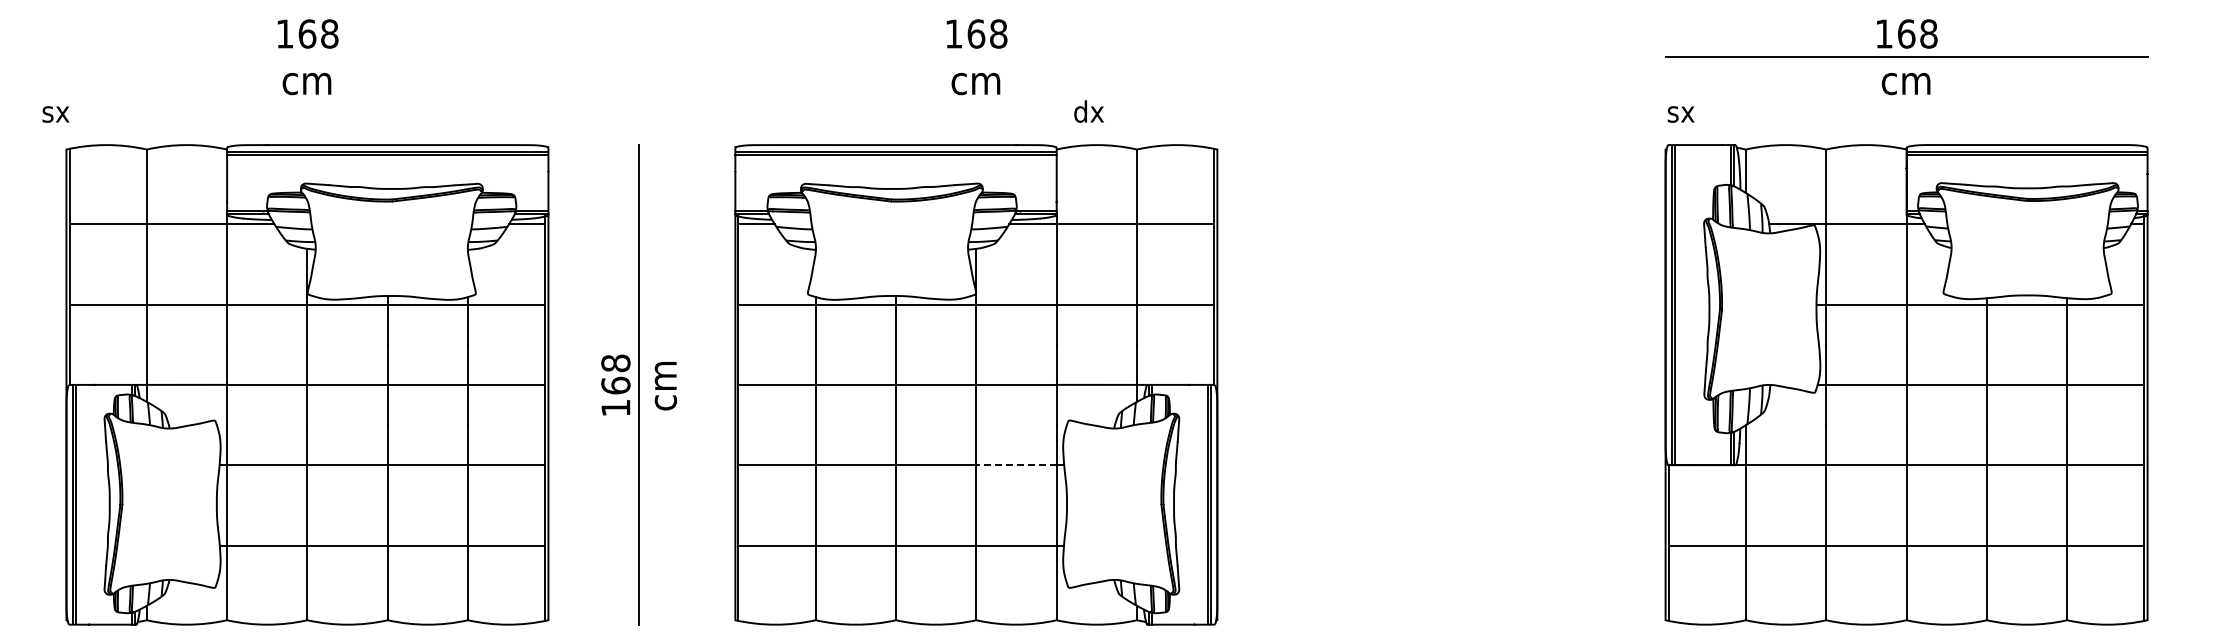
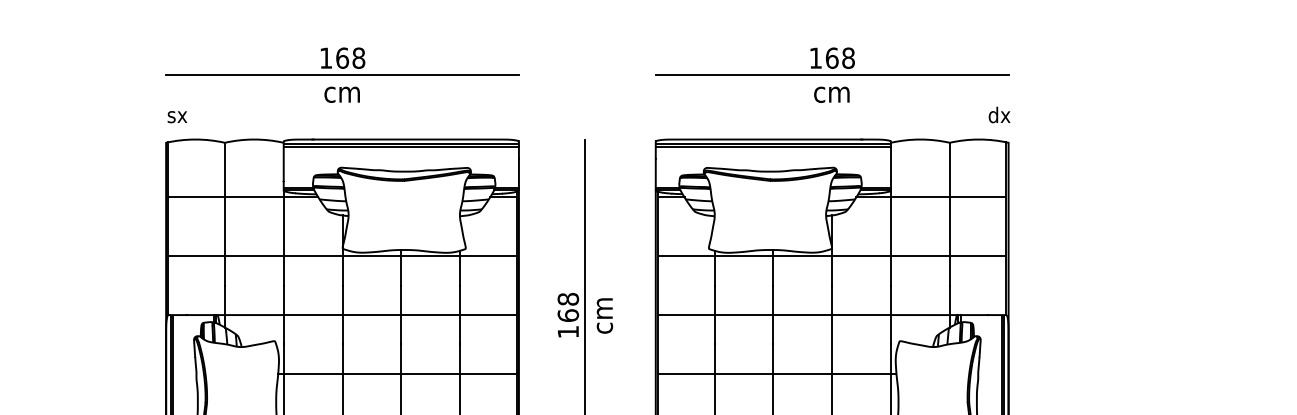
line: (307, 57) -> (342, 75), added
line: (976, 57) -> (832, 75), added
text: (1088, 111) -> (999, 114), moved
text: (55, 114) -> (177, 117), moved
line: (1016, 465) -> (861, 374), dashed -> solid

